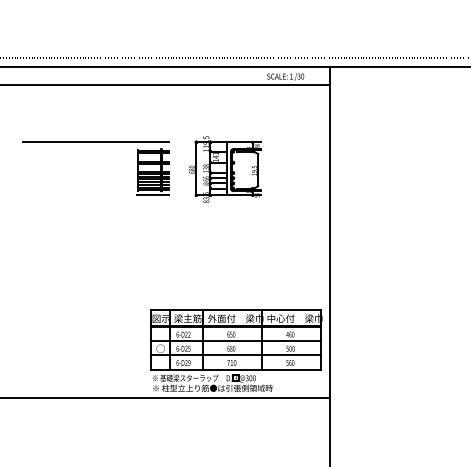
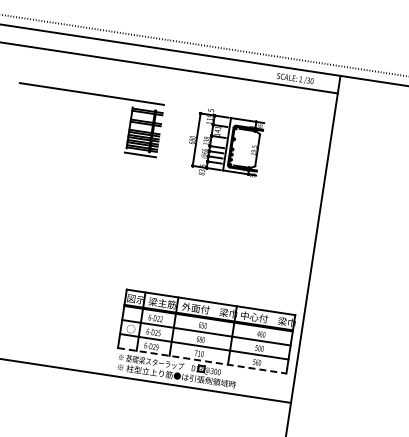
part: (95, 142) -> (91, 94), moved
part: (225, 169) -> (225, 144), moved
line: (236, 369) -> (202, 360), solid -> dashed

